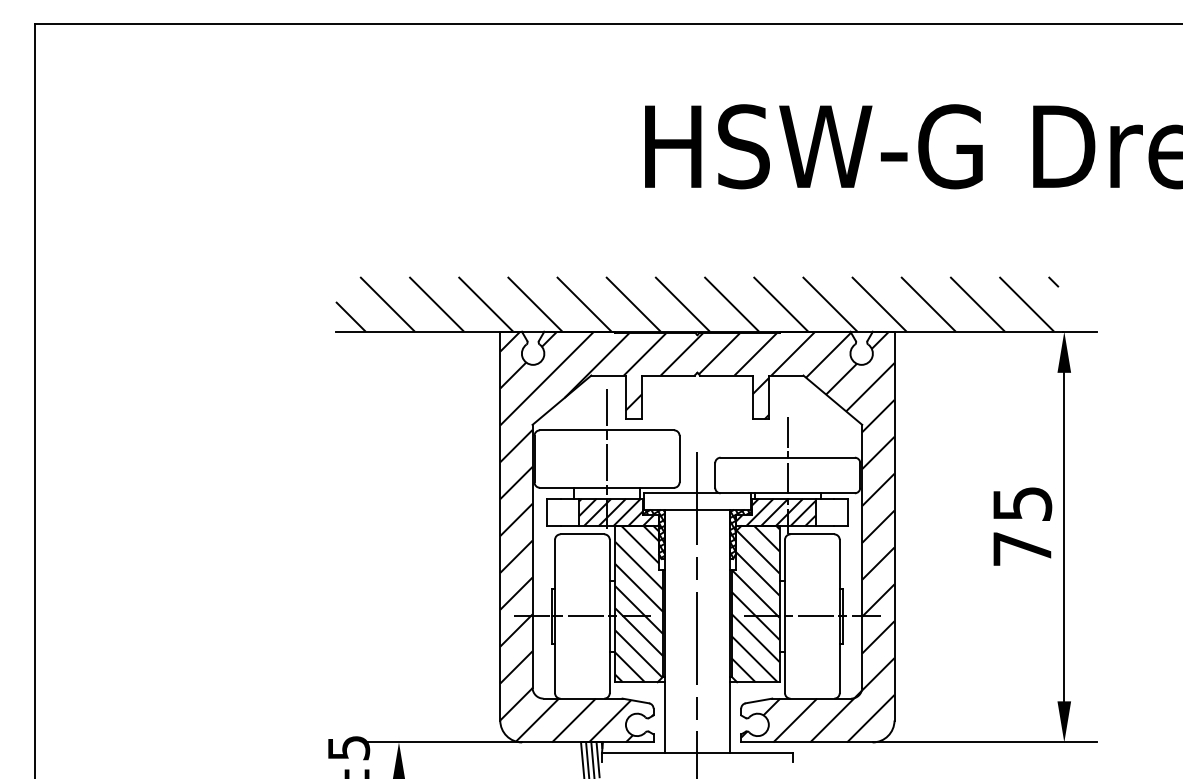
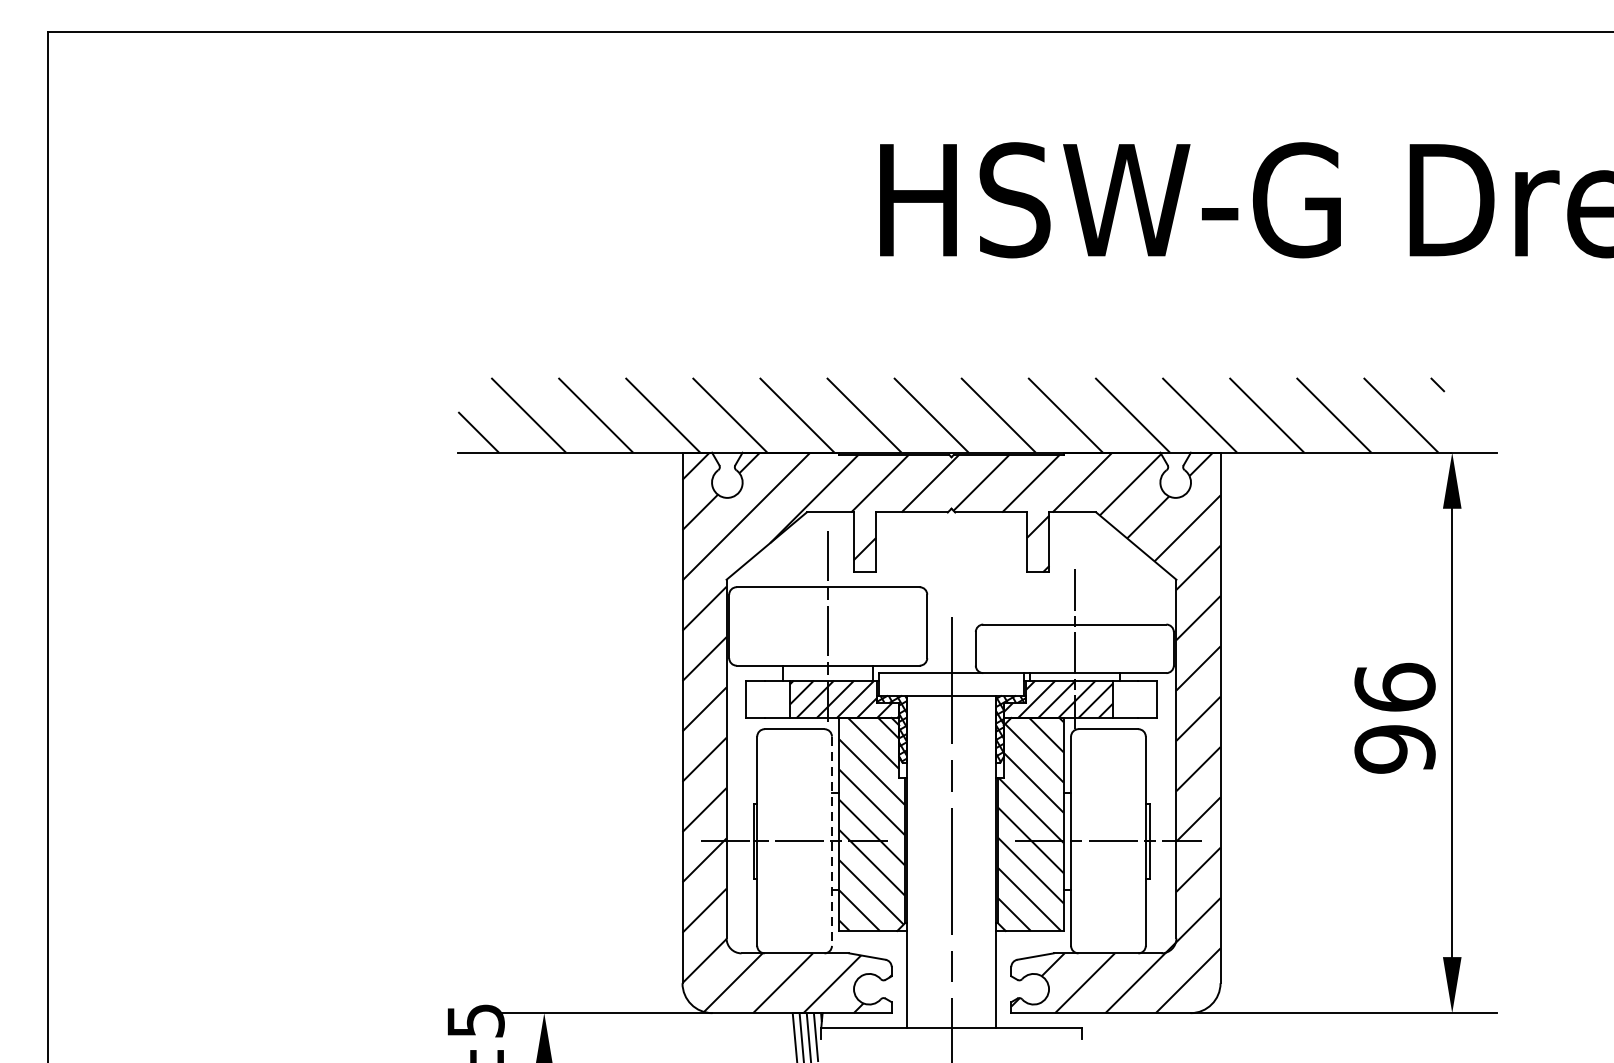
text: (1022, 526) -> (1395, 718), 75 -> 96
line: (609, 616) -> (831, 841), solid -> dashed

